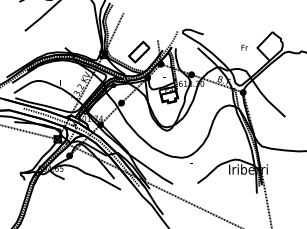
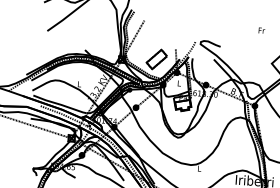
text: (244, 47) -> (261, 30), moved

